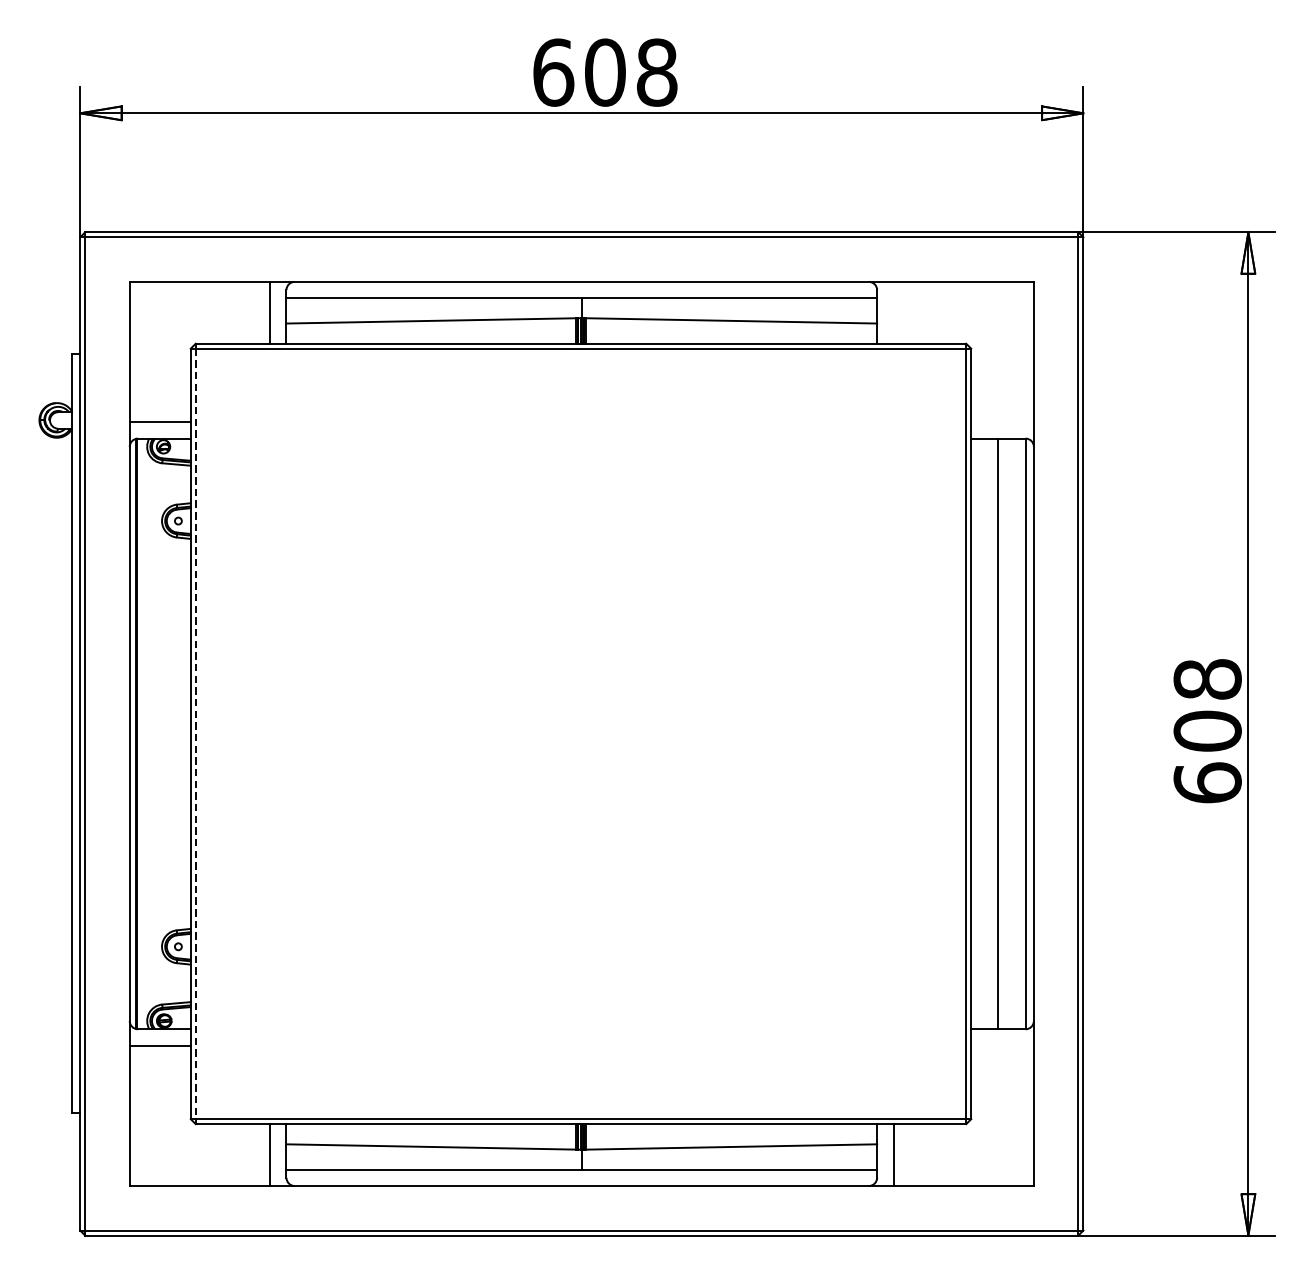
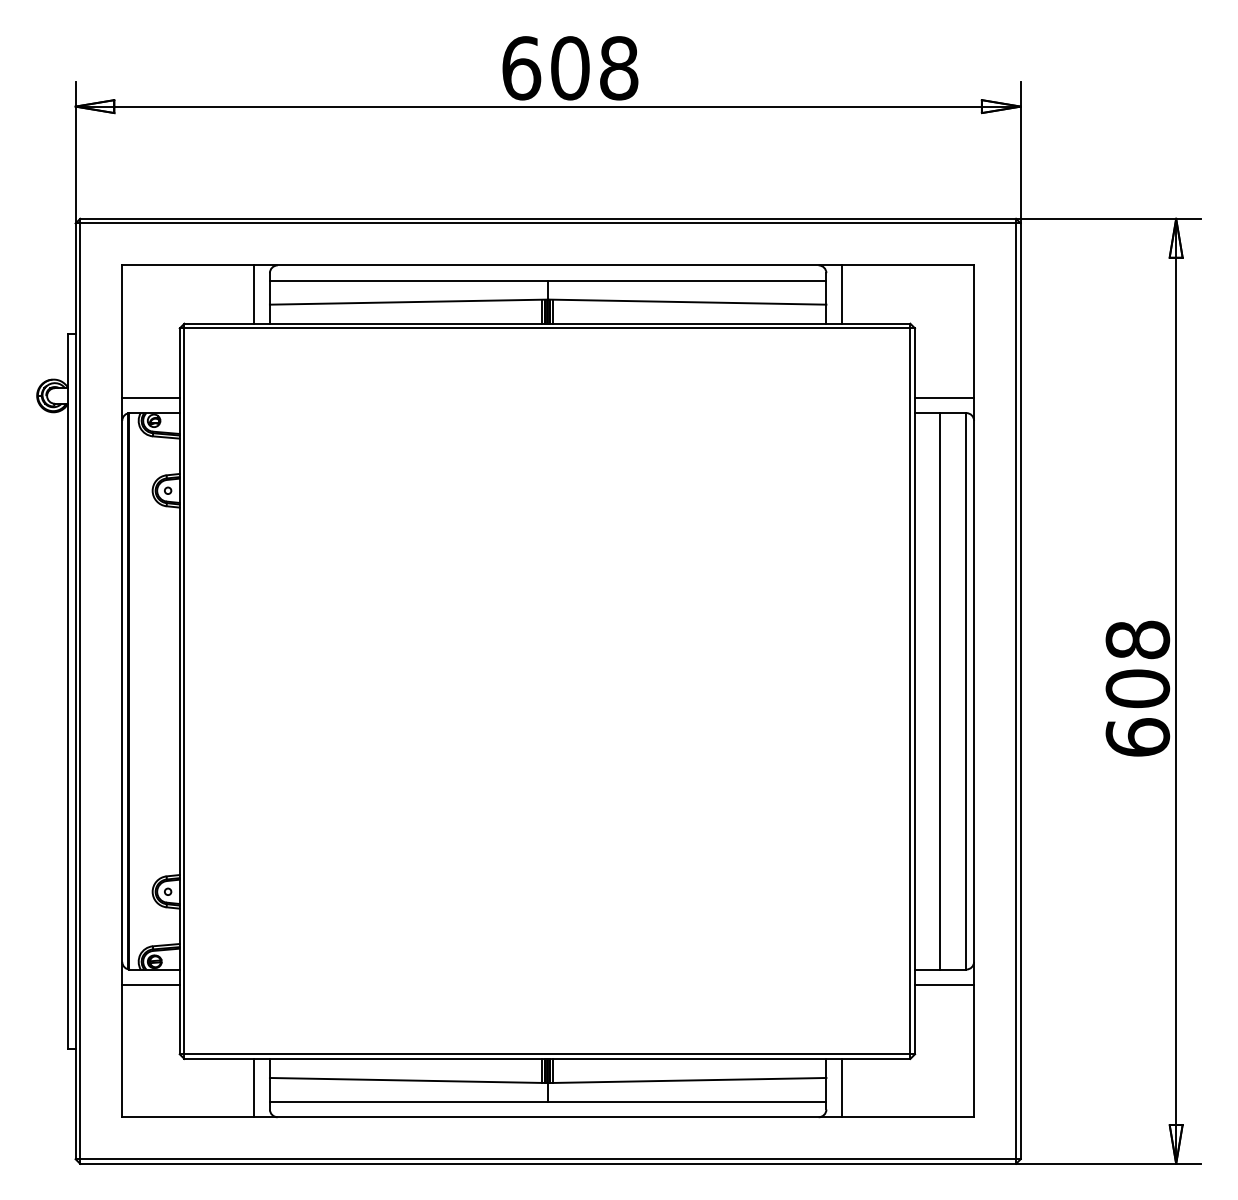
line: (893, 312) -> (841, 294), added
line: (1002, 422) -> (944, 397), added
line: (195, 734) -> (184, 691), dashed -> solid
line: (1002, 1046) -> (944, 985), added

